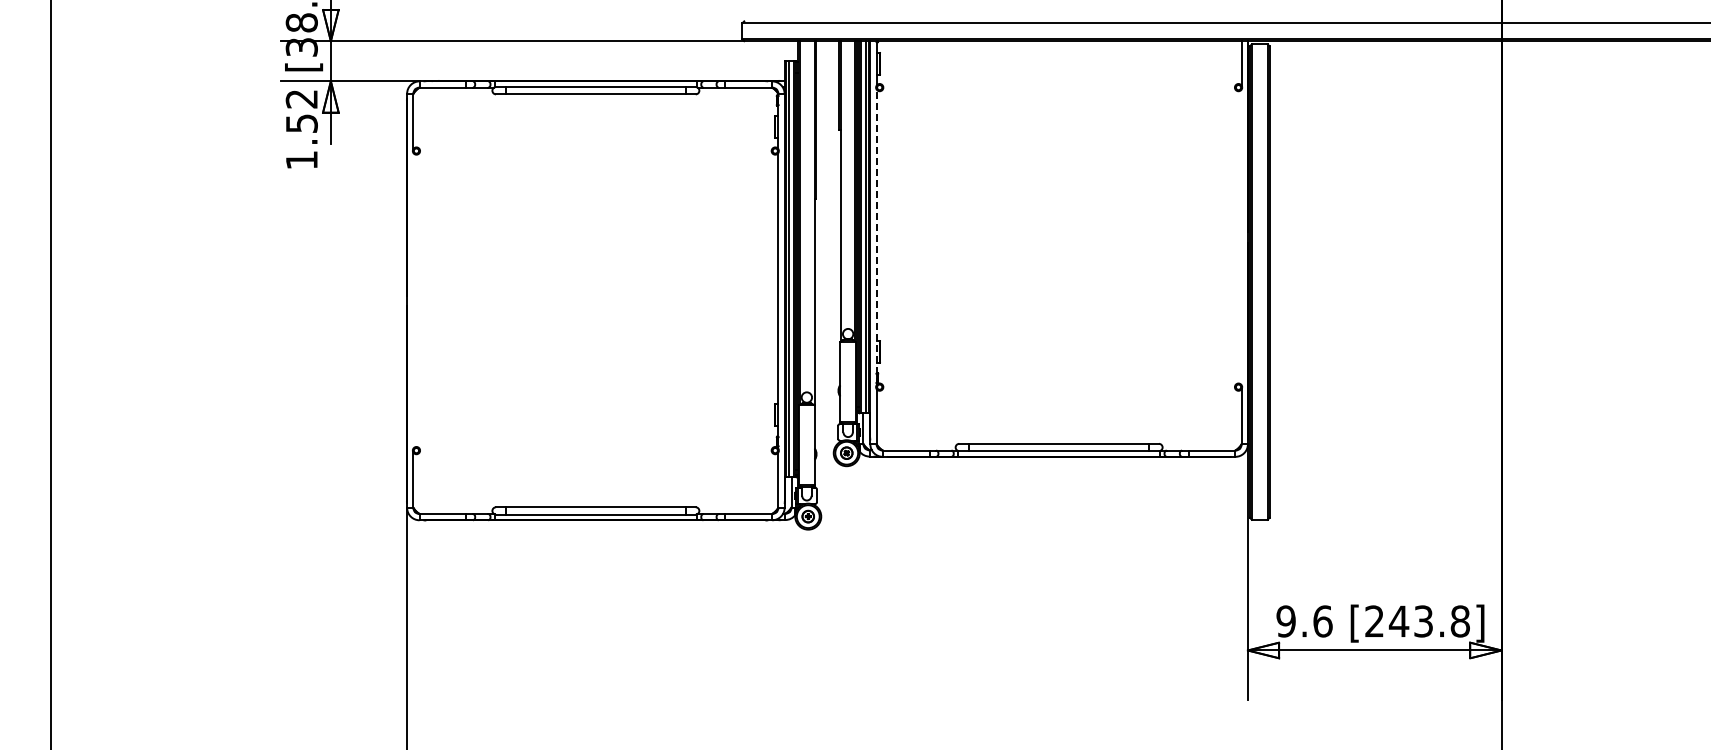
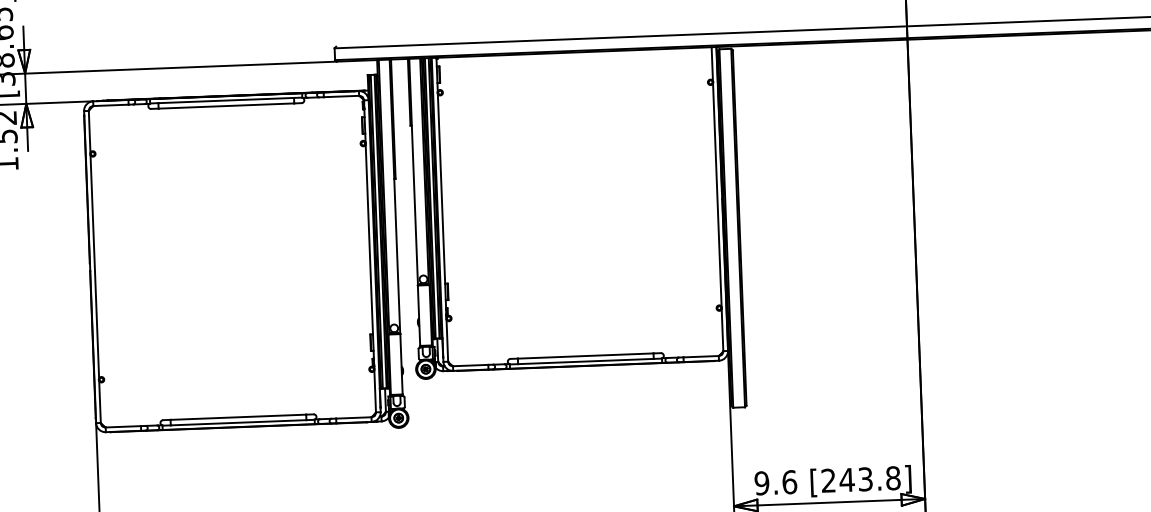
line: (876, 237) -> (442, 205), dashed -> solid
line: (1241, 237) -> (717, 195), added
line: (413, 300) -> (94, 266), added

